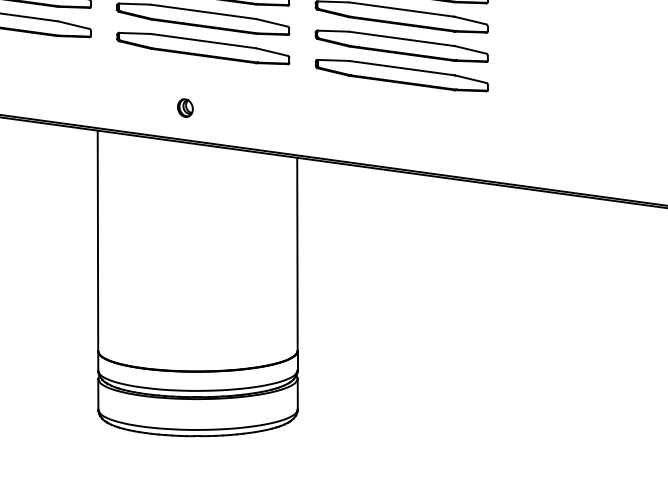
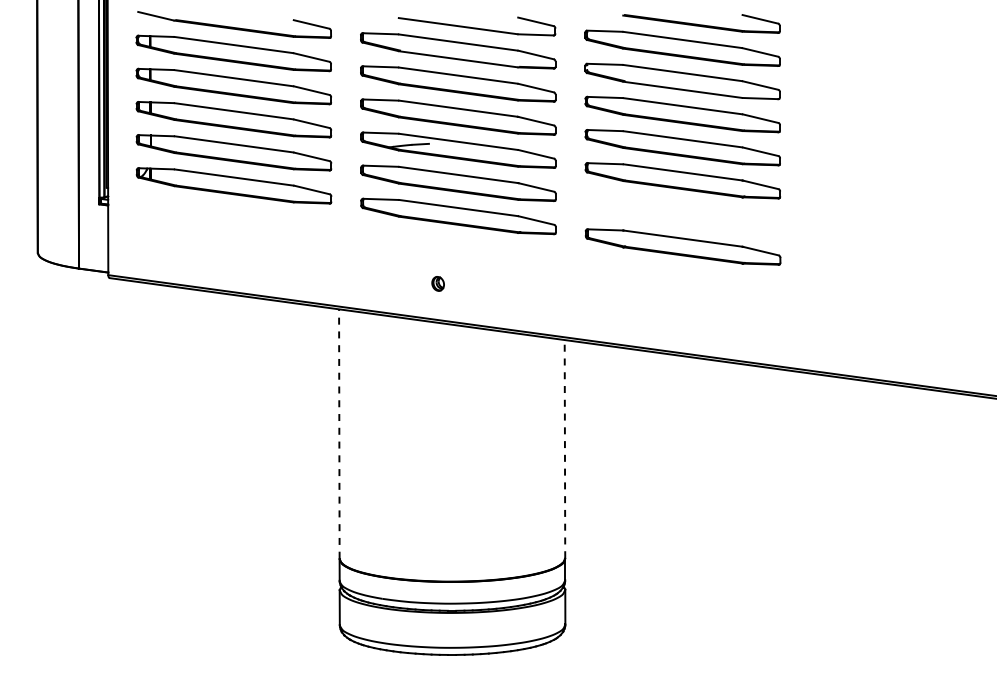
part: (401, 45) -> (682, 213), removed
part: (184, 107) -> (437, 283), size x0.7
line: (98, 241) -> (339, 434), solid -> dashed
line: (297, 253) -> (564, 448), solid -> dashed

